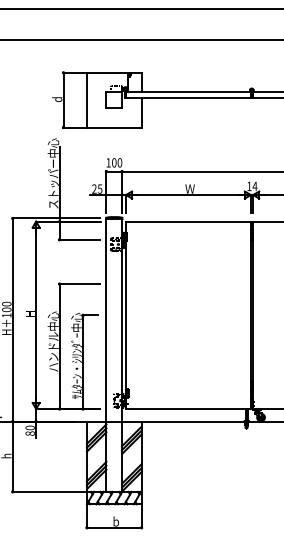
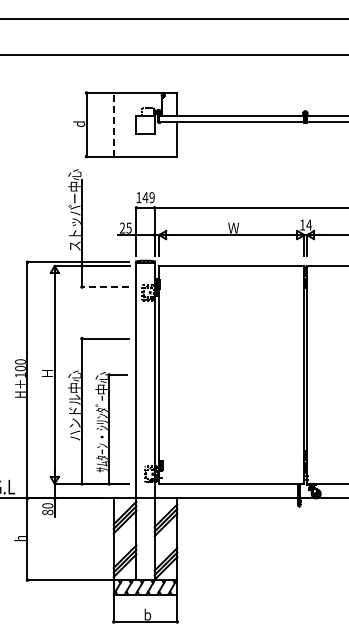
line: (86, 99) -> (113, 124), solid -> dashed
text: (116, 162) -> (148, 197), 100 -> 149
line: (79, 240) -> (105, 287), solid -> dashed

